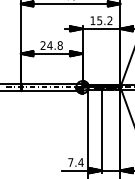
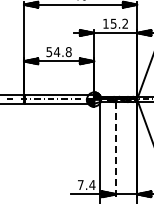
text: (43, 45) -> (49, 52), 24.8 -> 54.8
line: (102, 131) -> (116, 149), solid -> dashed

